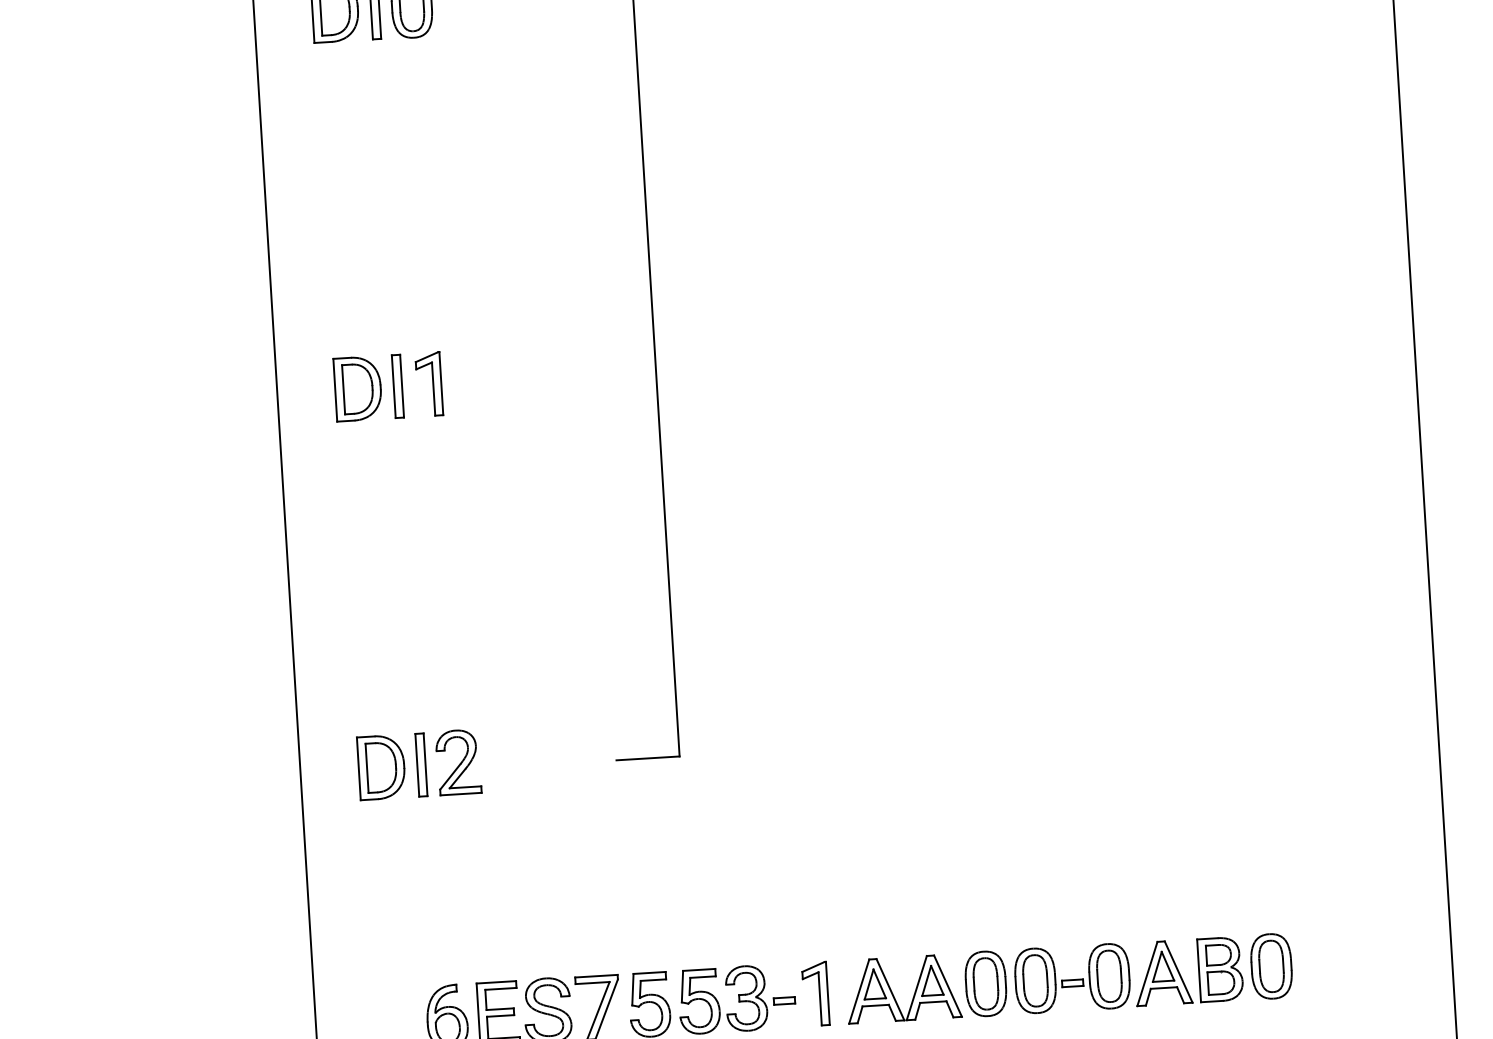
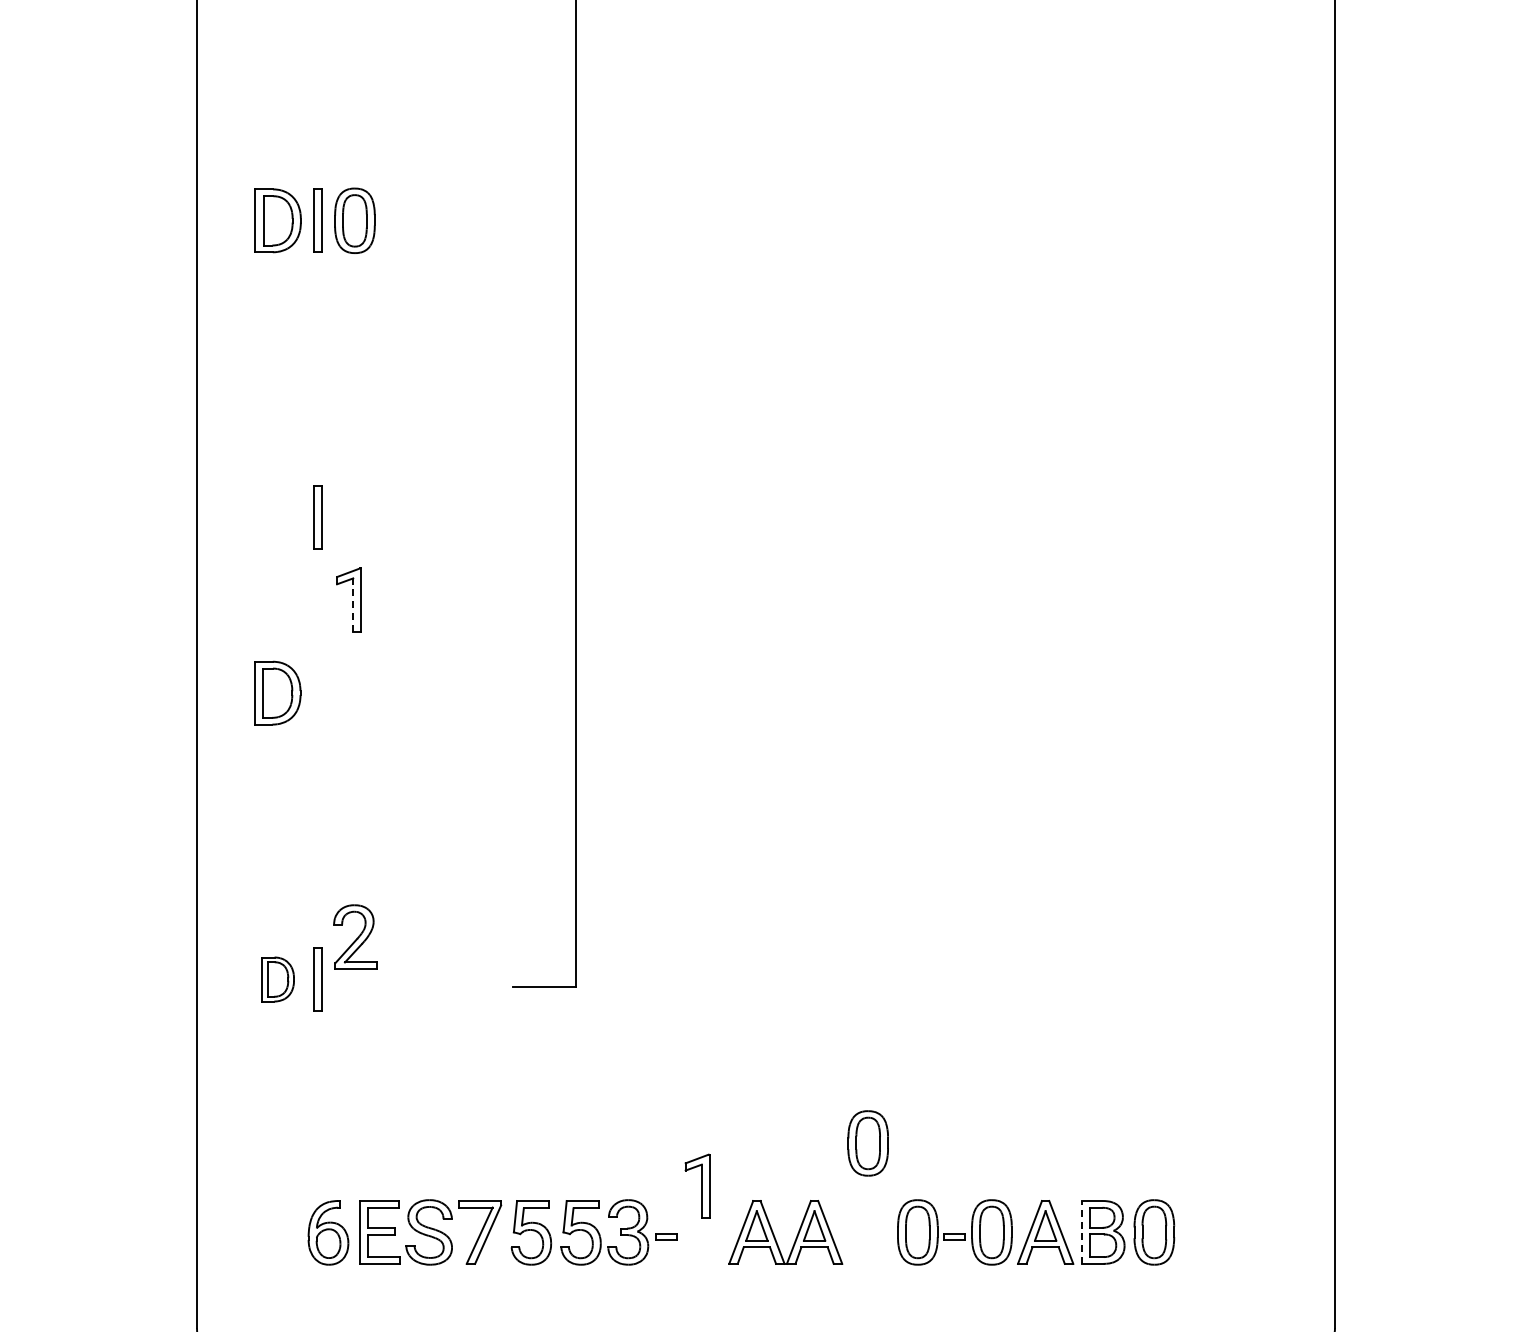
part: (397, 386) -> (317, 517), moved
part: (357, 388) -> (277, 692), moved
line: (433, 389) -> (353, 605), solid -> dashed
part: (458, 761) -> (355, 936), moved
part: (380, 767) -> (277, 979), size x0.7
line: (1198, 969) -> (1081, 1231), solid -> dashed
part: (985, 983) -> (867, 1143), moved
part: (815, 993) -> (697, 1185), moved

